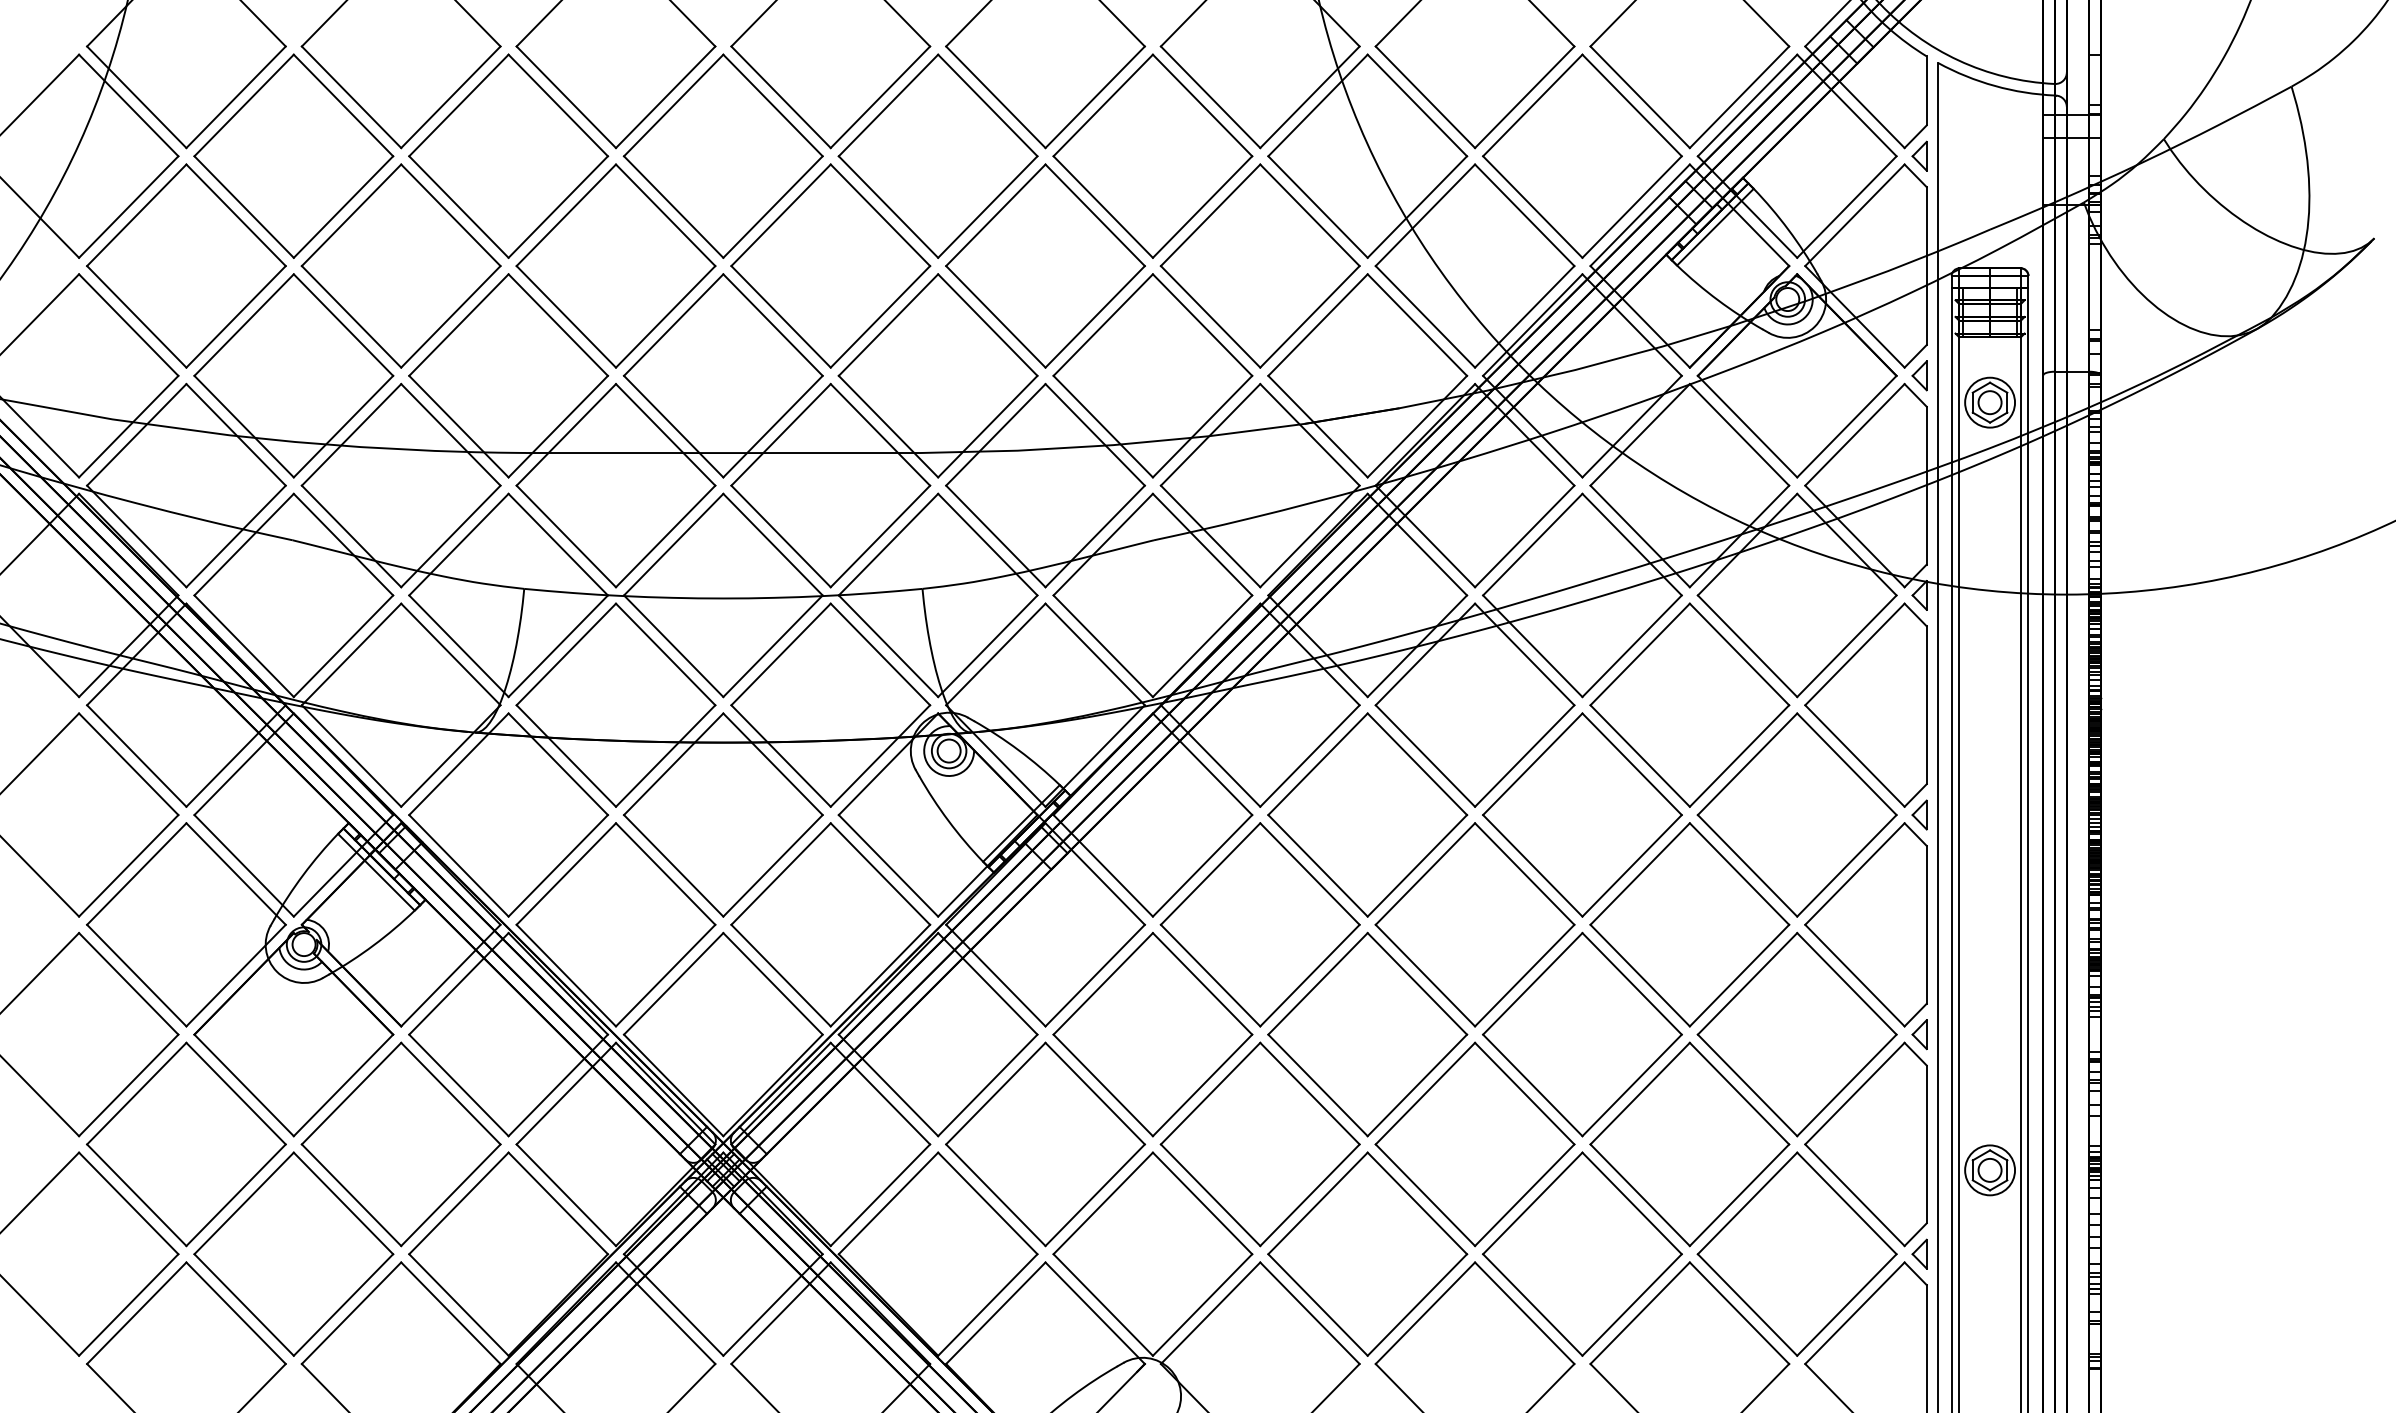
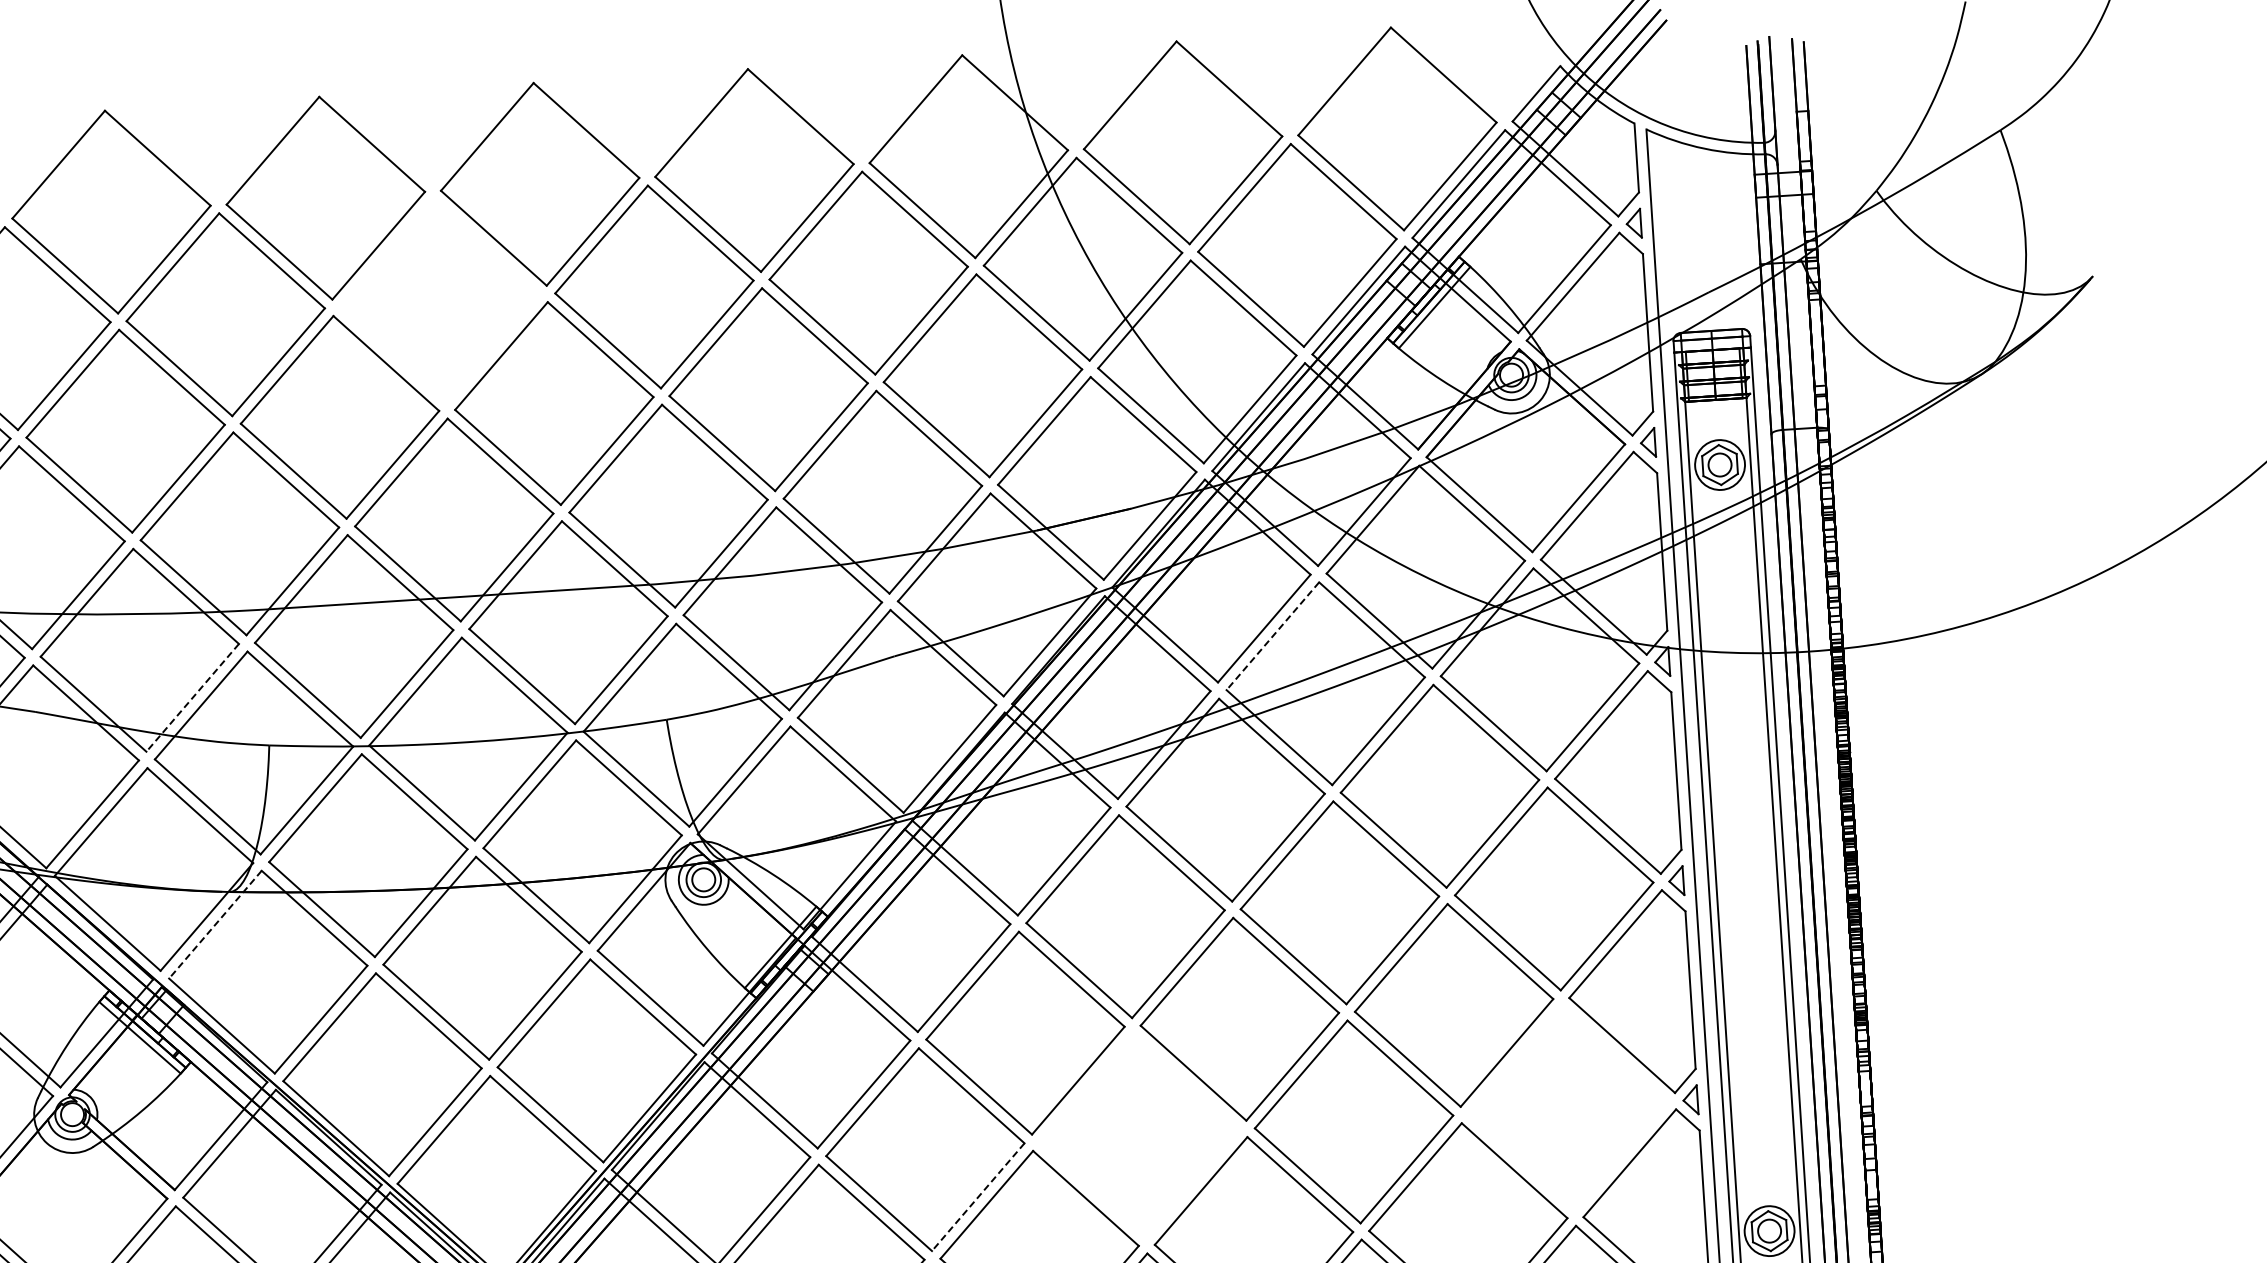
part: (722, 155) -> (439, 300), removed
line: (450, 536) -> (192, 697), solid -> dashed
line: (1532, 545) -> (1272, 637), solid -> dashed
line: (458, 764) -> (215, 924), solid -> dashed
part: (1367, 1034) -> (1139, 1135), removed
part: (1796, 1034) -> (1567, 1108), removed
line: (1202, 1085) -> (978, 1197), solid -> dashed

